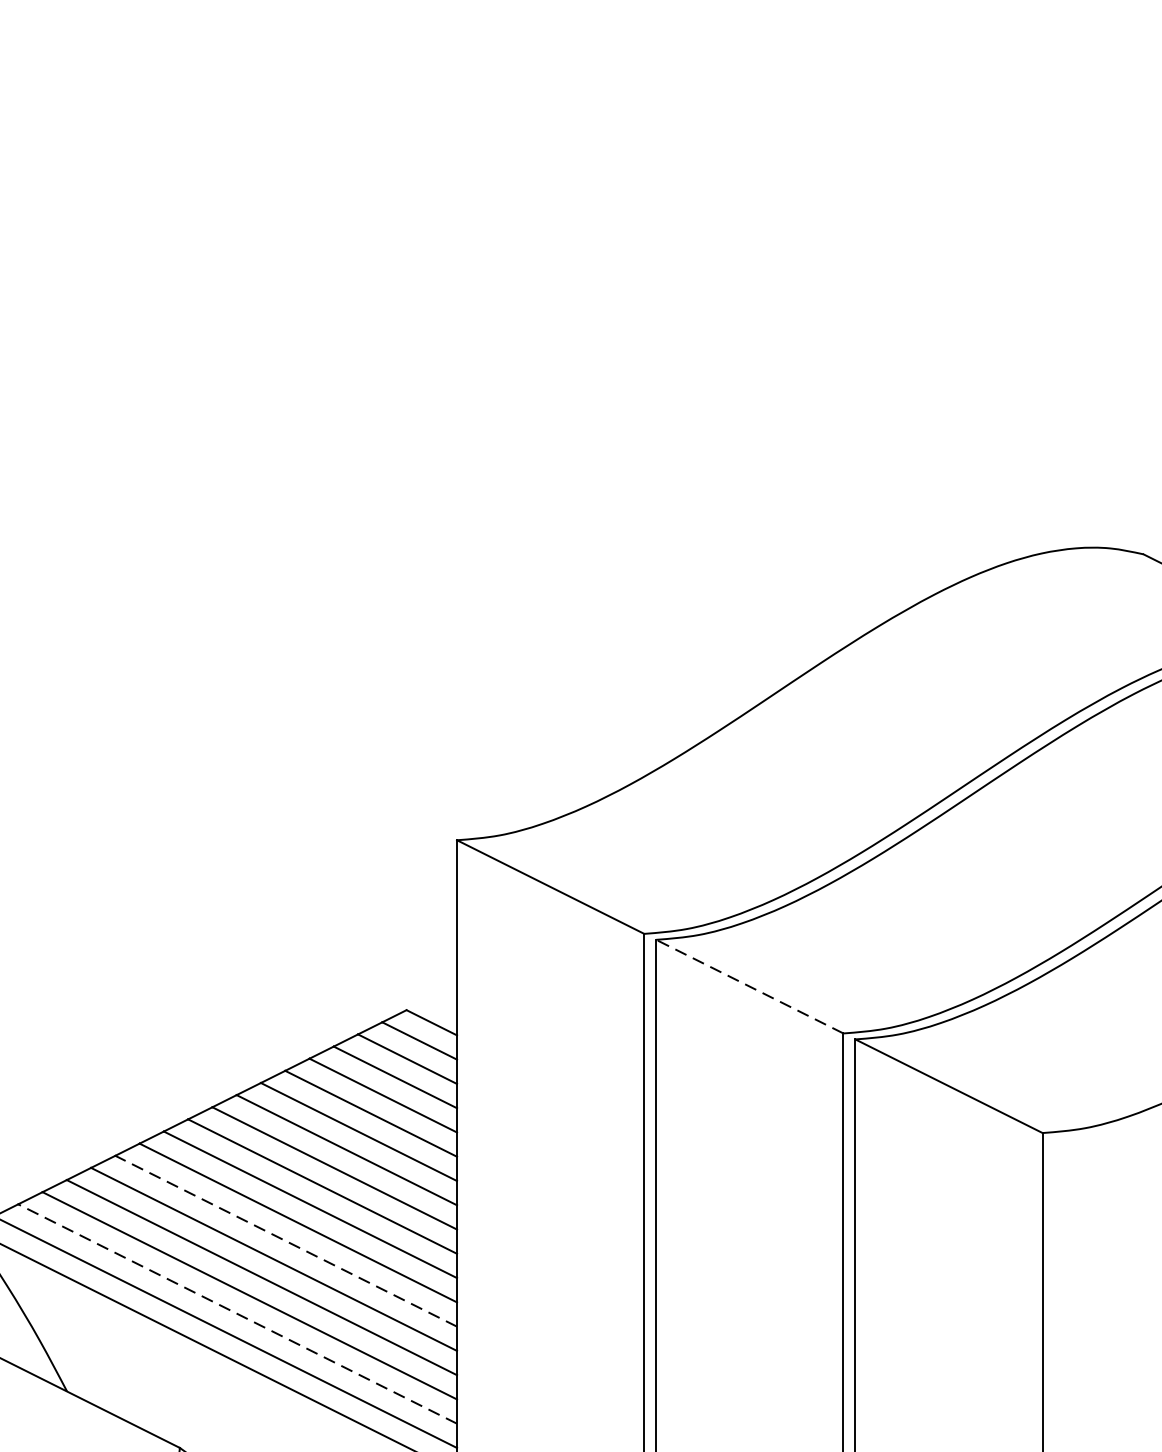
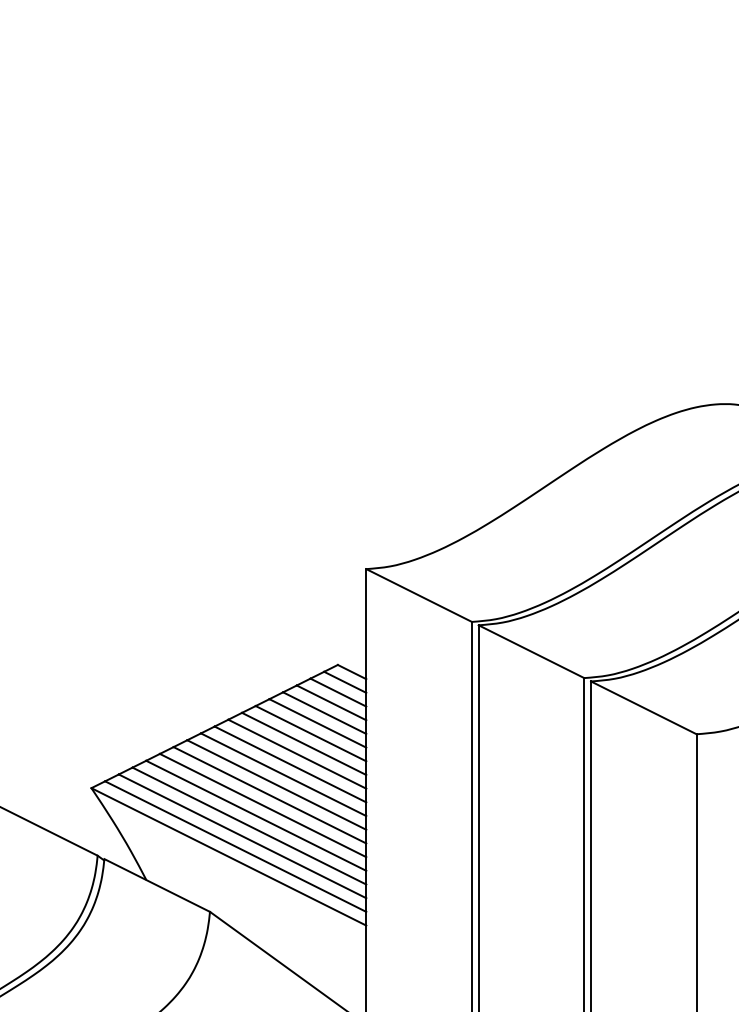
line: (749, 986) -> (531, 651), dashed -> solid
line: (285, 1241) -> (269, 795), dashed -> solid
line: (237, 1314) -> (242, 836), dashed -> solid

